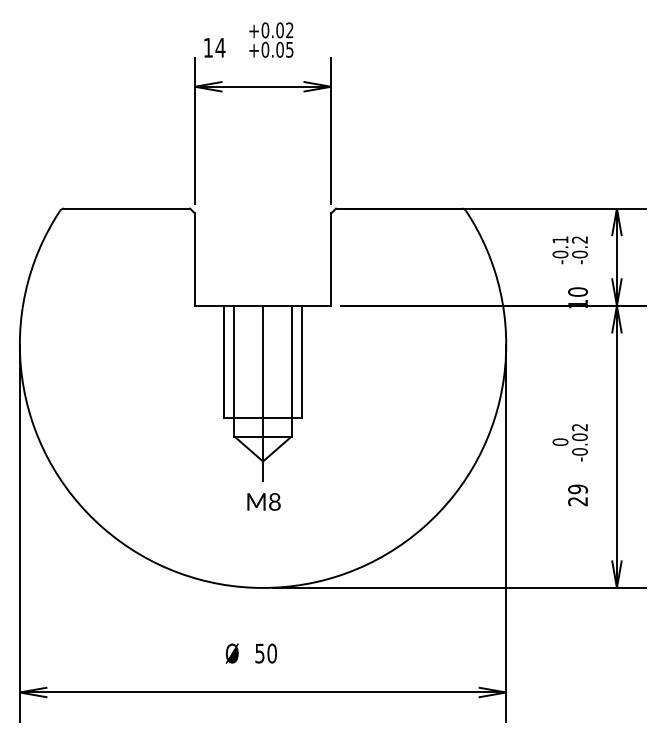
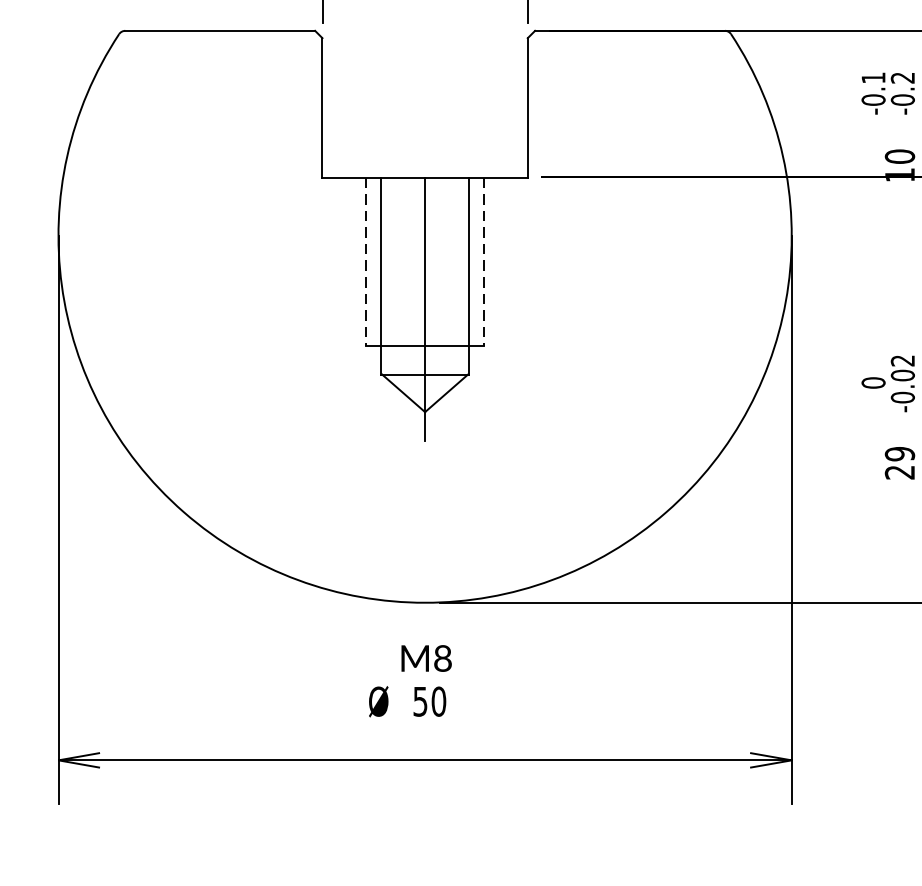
line: (224, 361) -> (367, 261), solid -> dashed
line: (301, 361) -> (483, 261), solid -> dashed
text: (263, 501) -> (425, 657), moved

